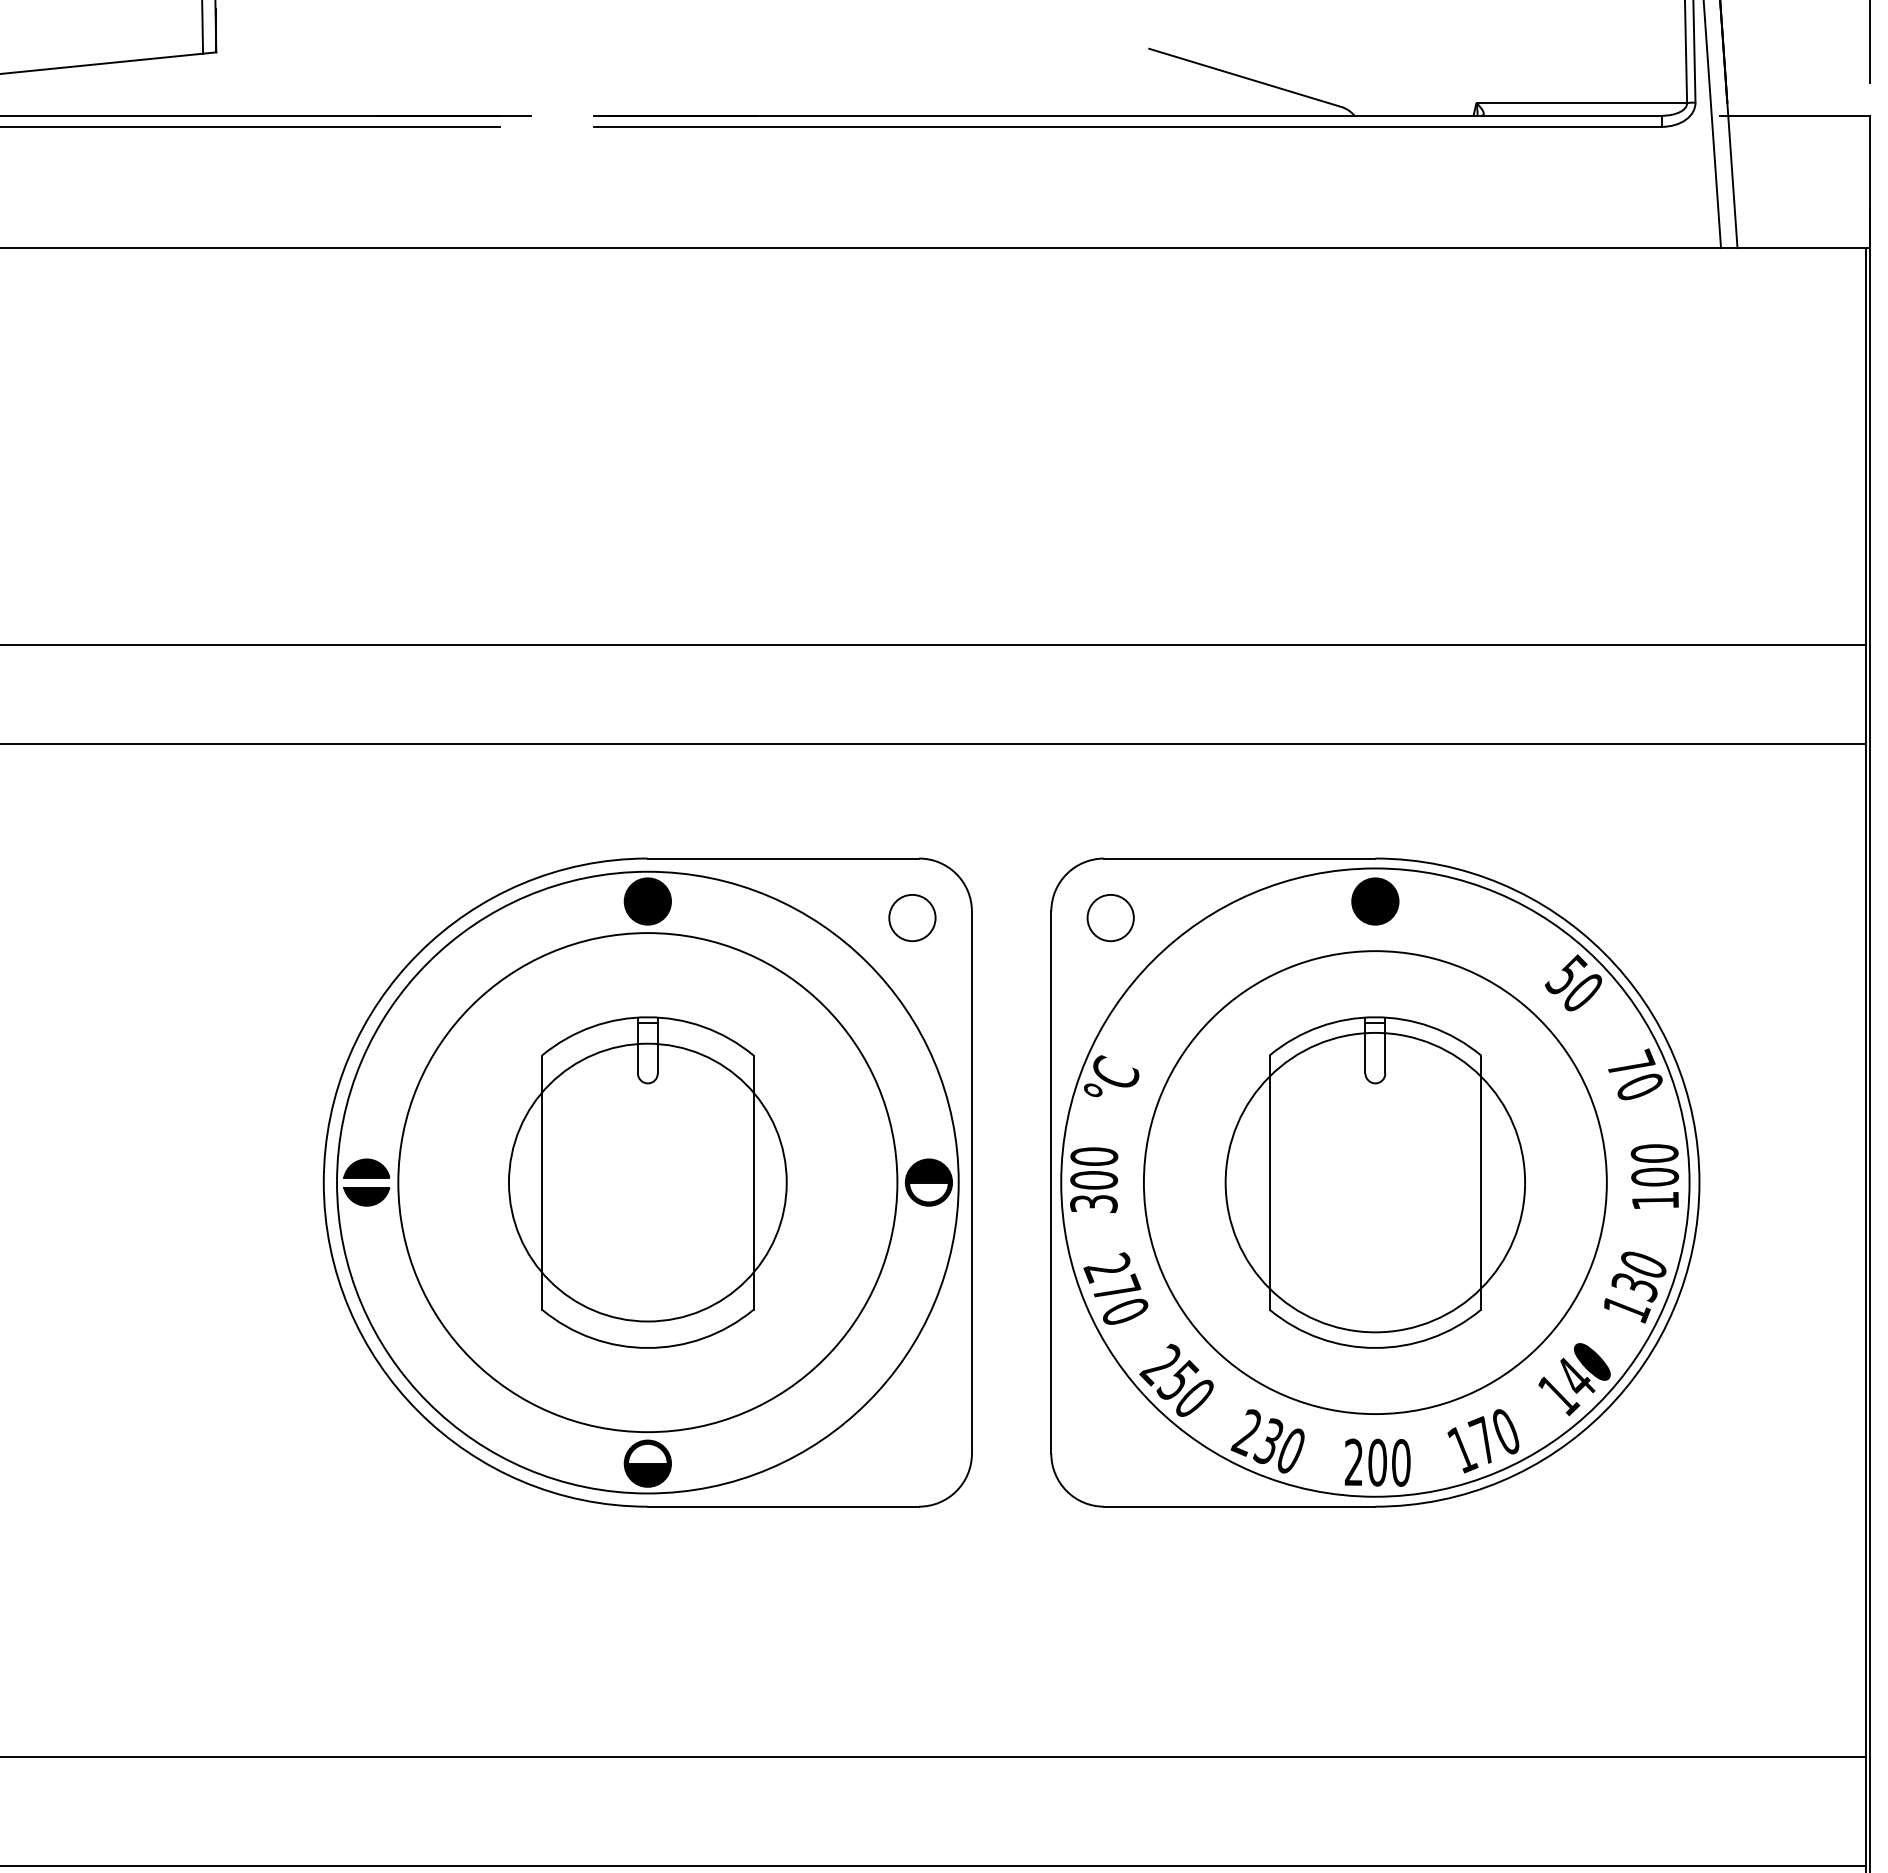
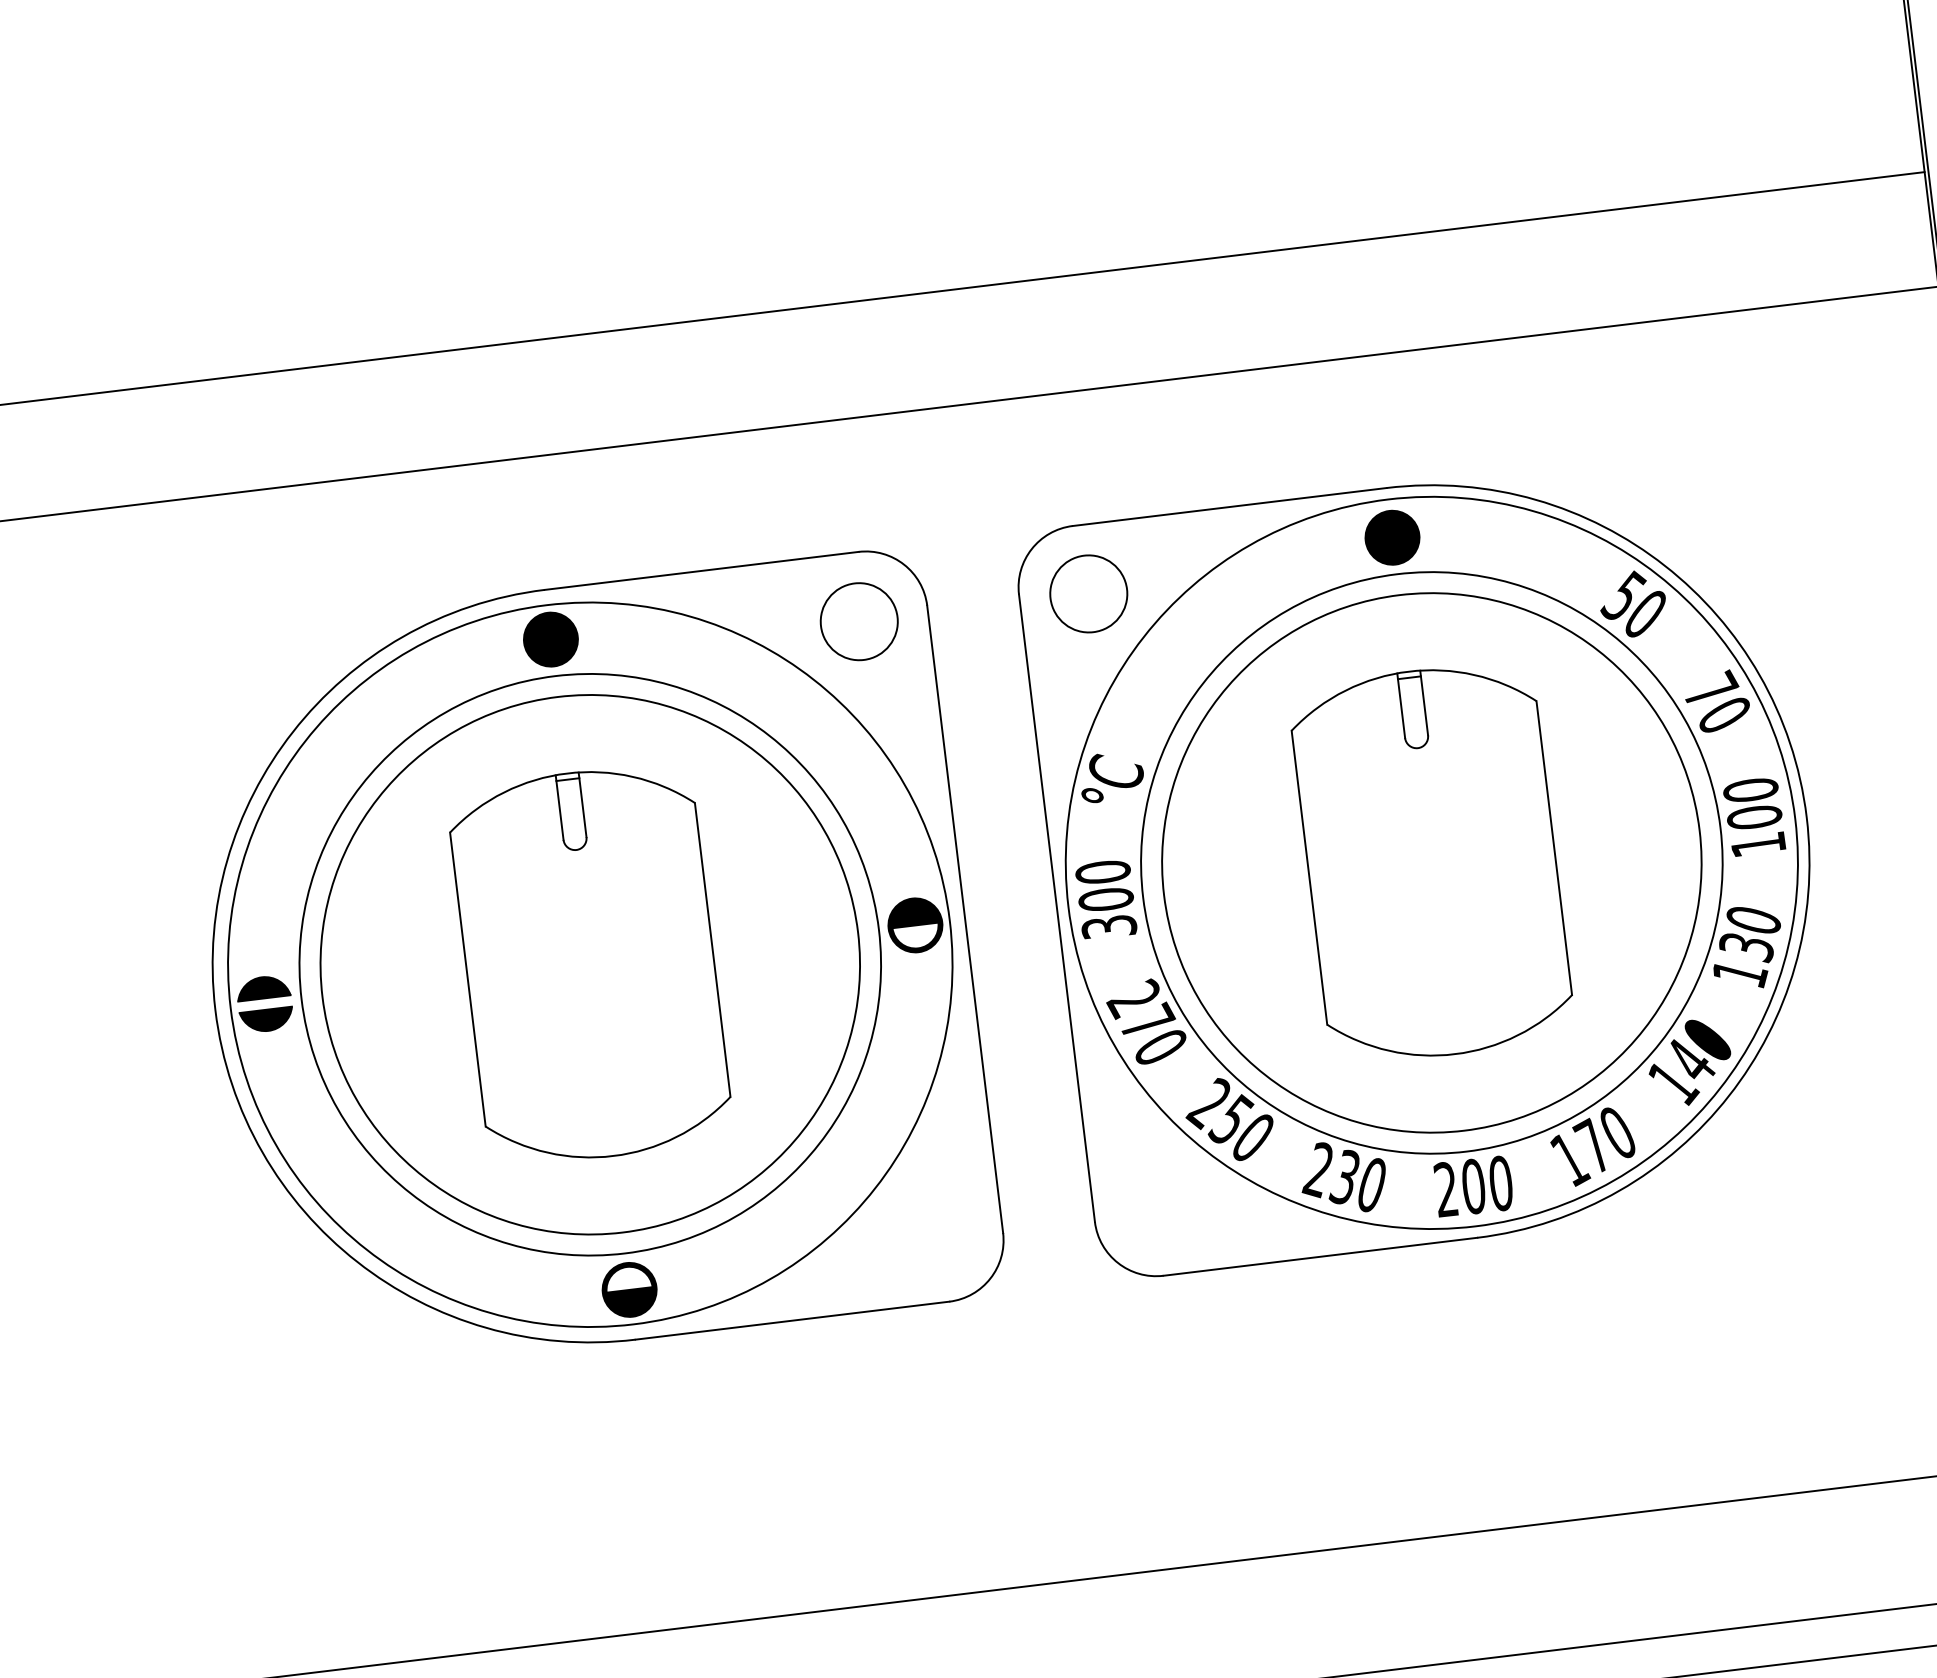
circle: (912, 917) -> (859, 621), size x1.43
circle: (1110, 917) -> (1088, 593), size x1.43
circle: (647, 1182) -> (589, 964), size x1.67
circle: (1374, 1182) -> (1430, 862), size x1.67

